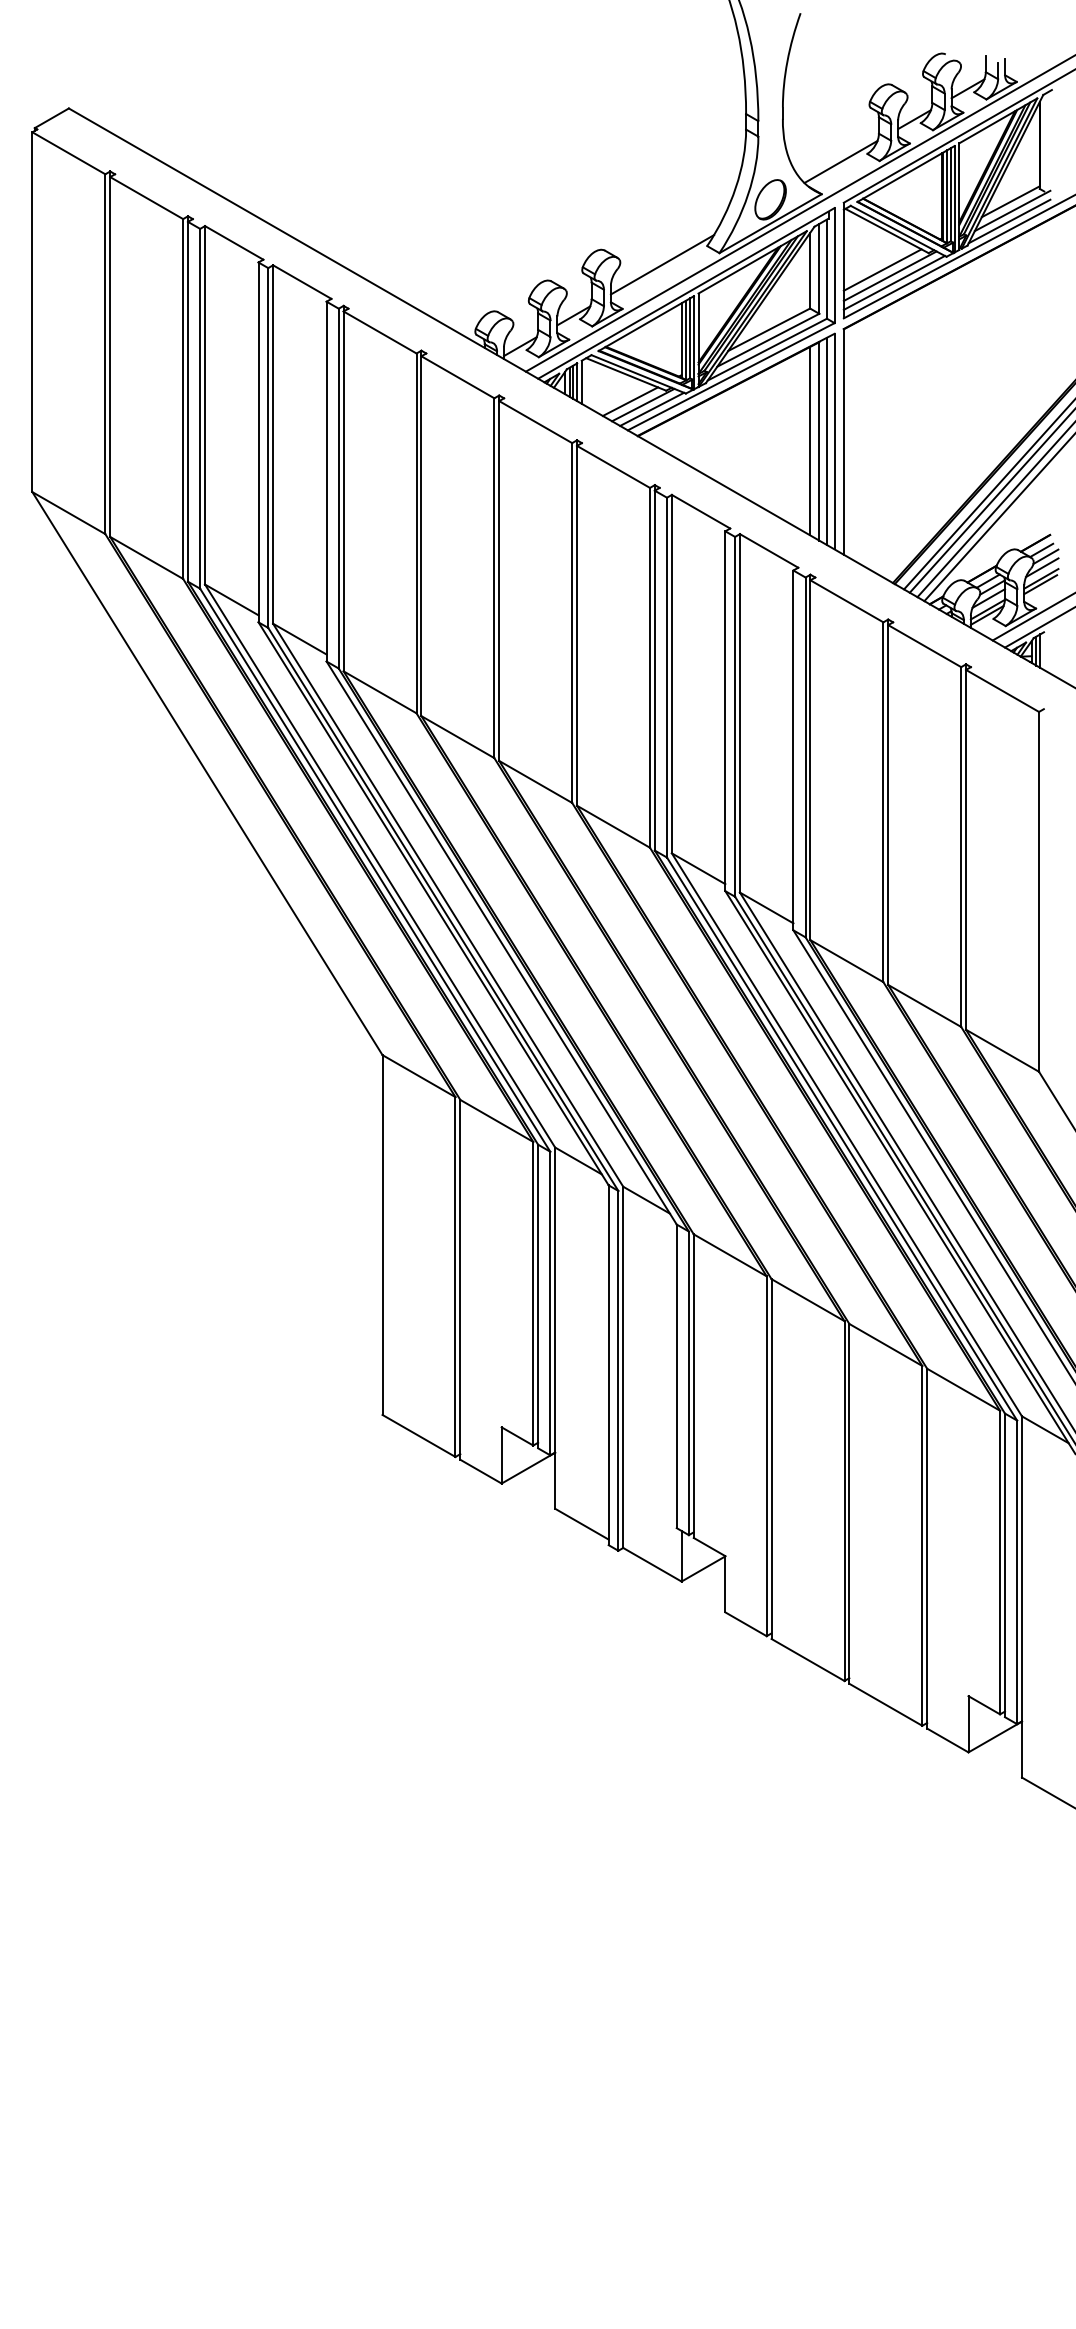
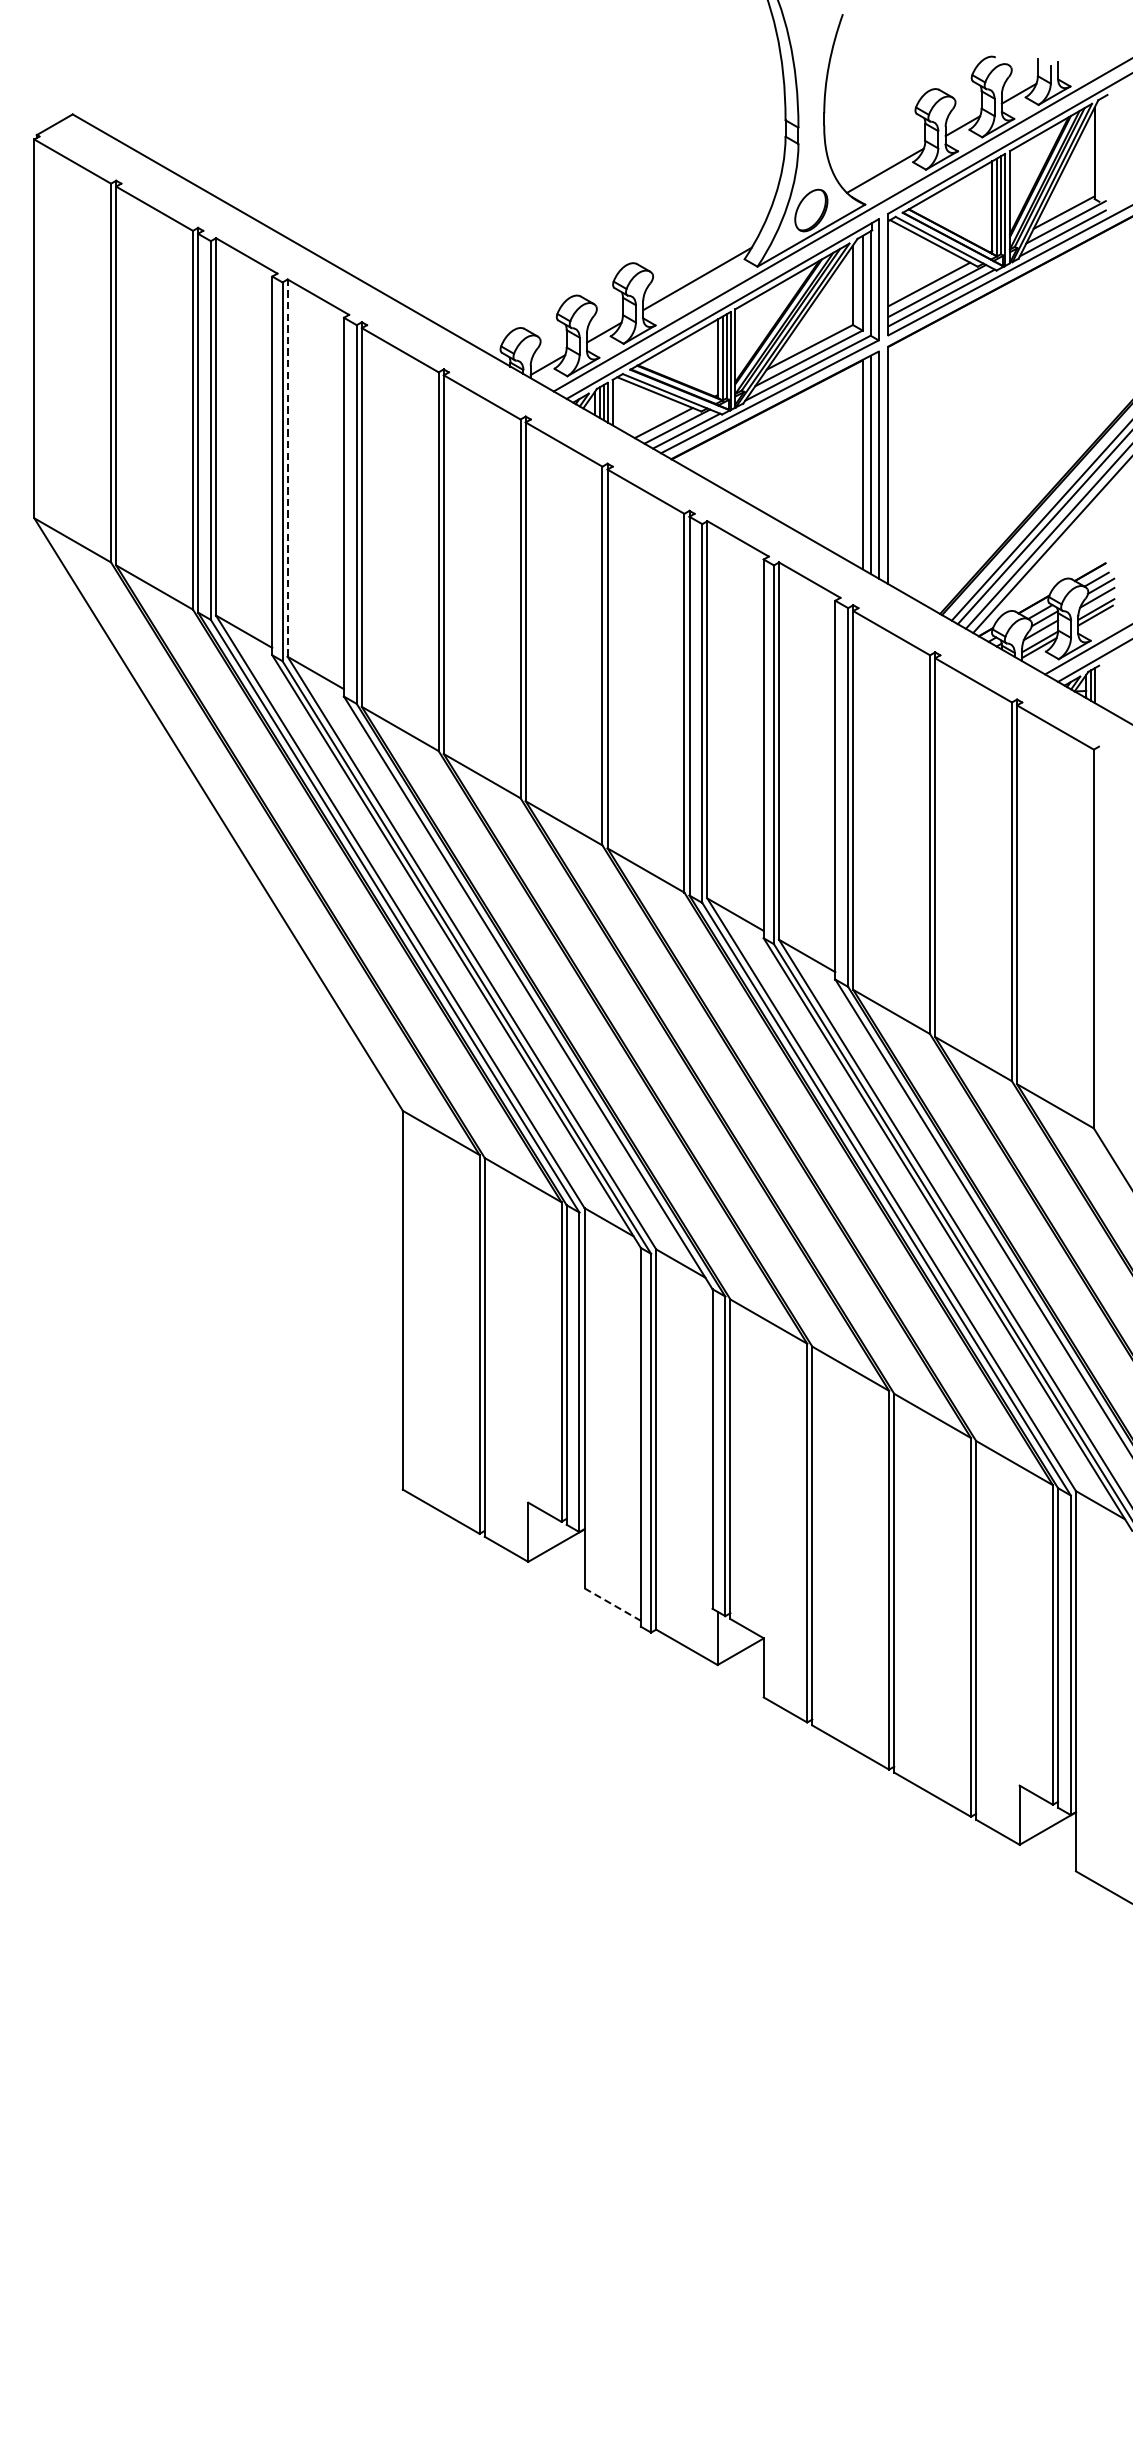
line: (810, 440) -> (853, 463), removed
line: (273, 444) -> (288, 468), solid -> dashed
line: (581, 1524) -> (612, 1604), solid -> dashed

